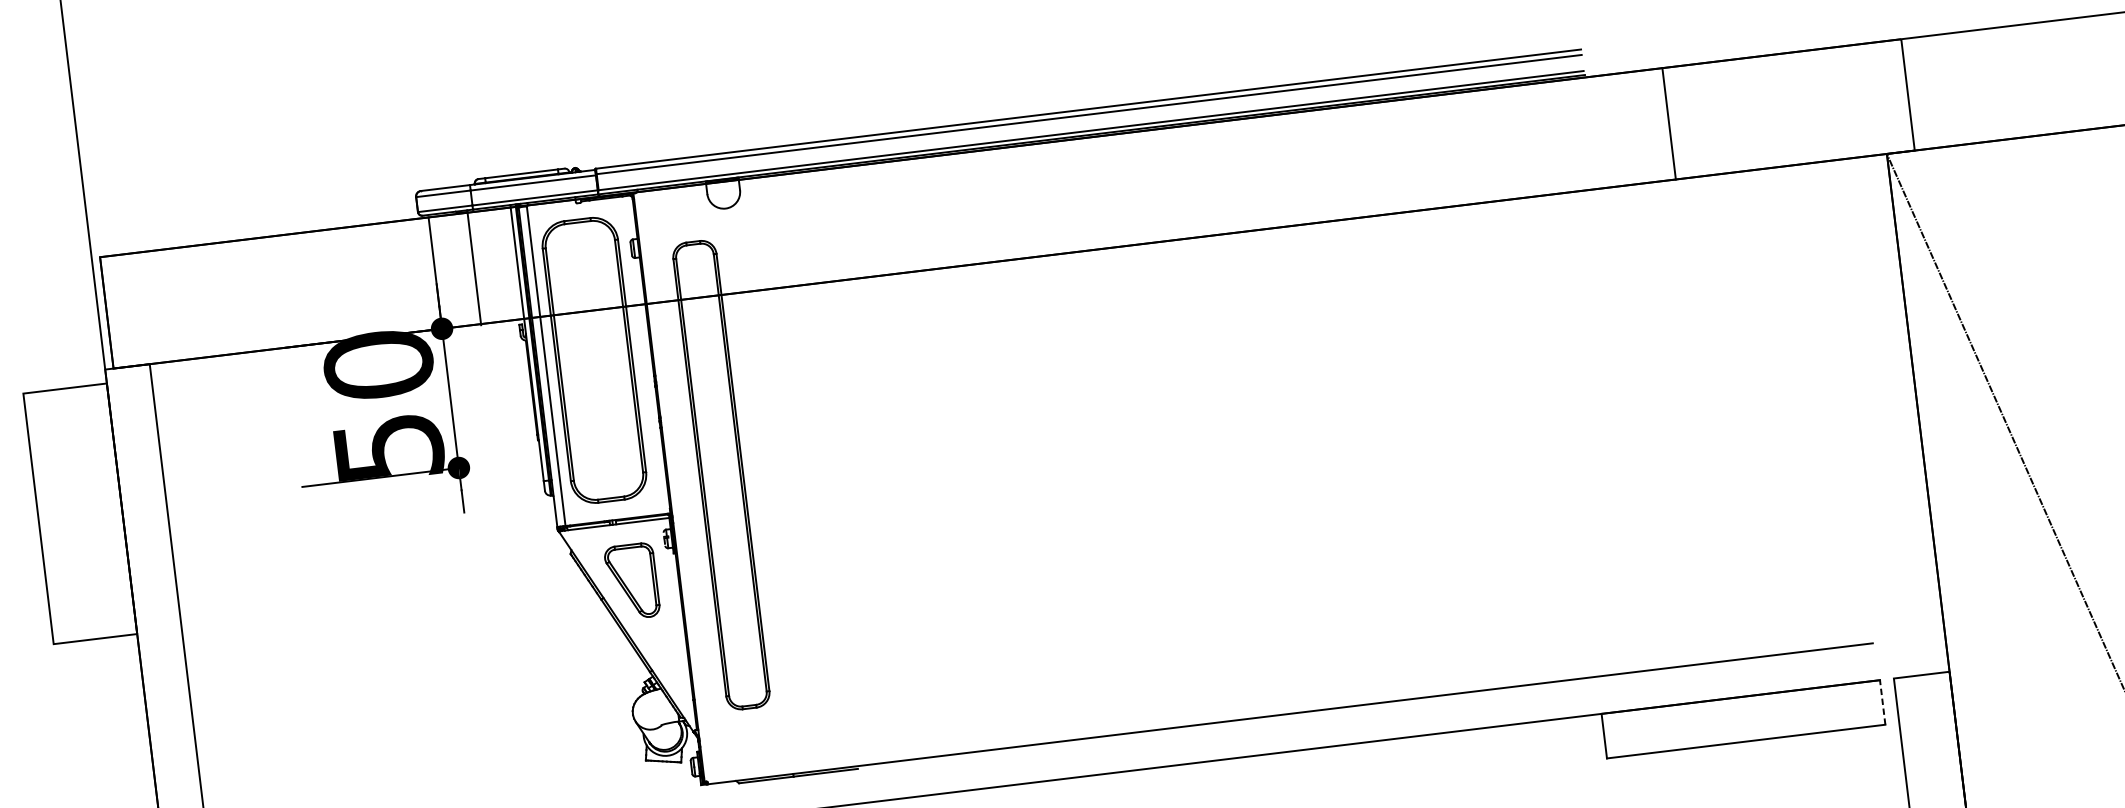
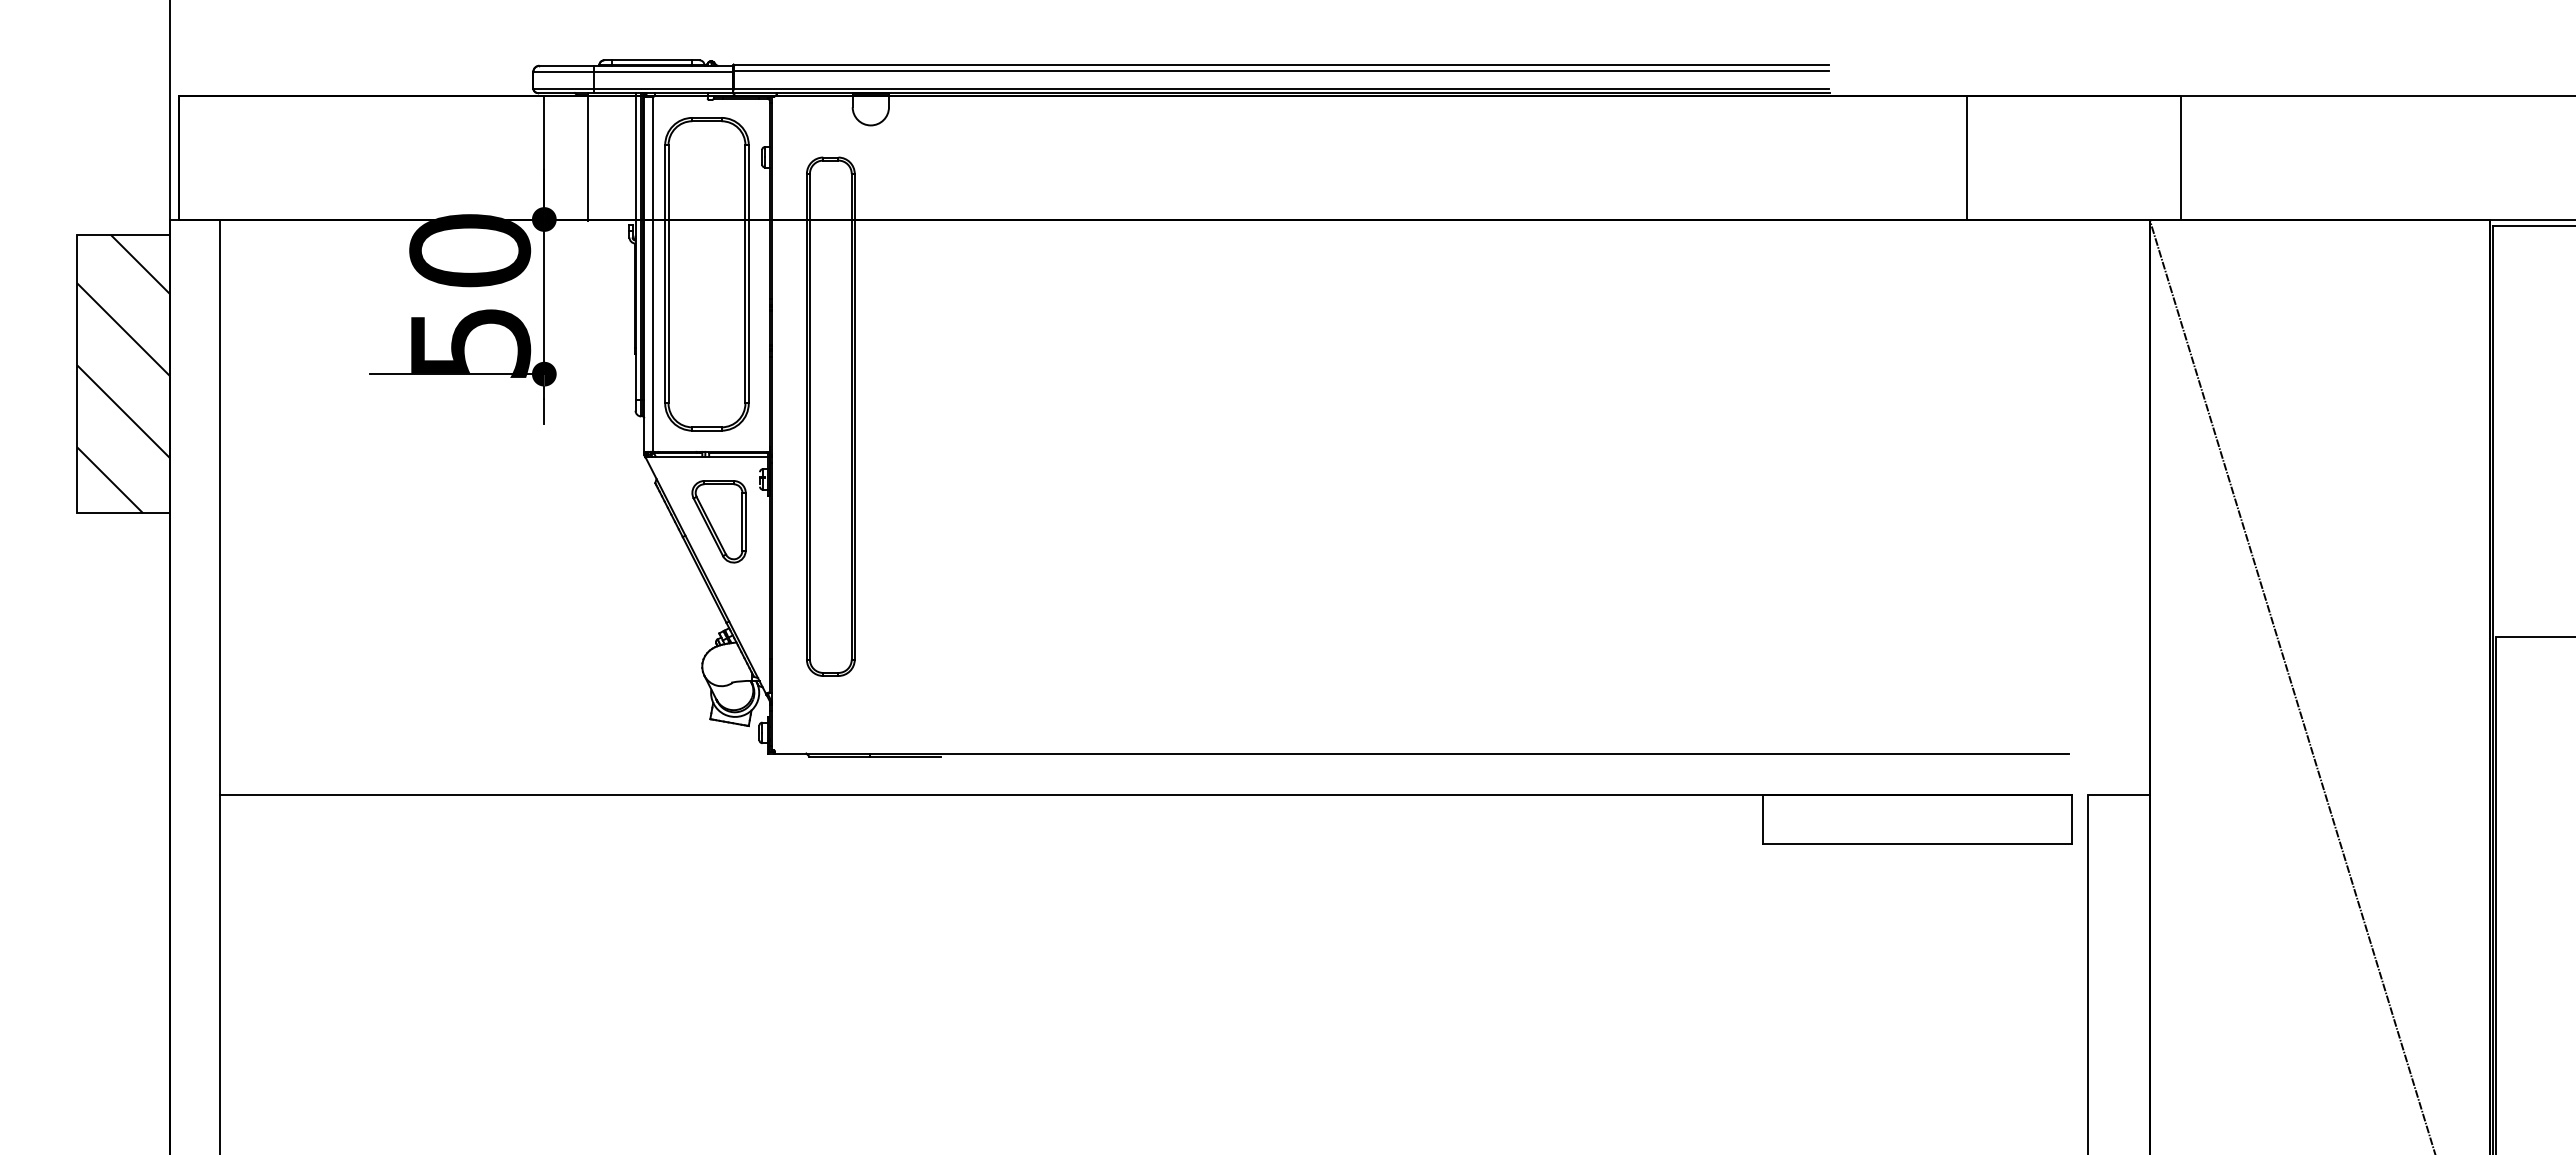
line: (1669, 123) -> (1967, 157), moved
hatch: (80, 513) -> (123, 373), added
line: (1882, 702) -> (2072, 819), dashed -> solid

